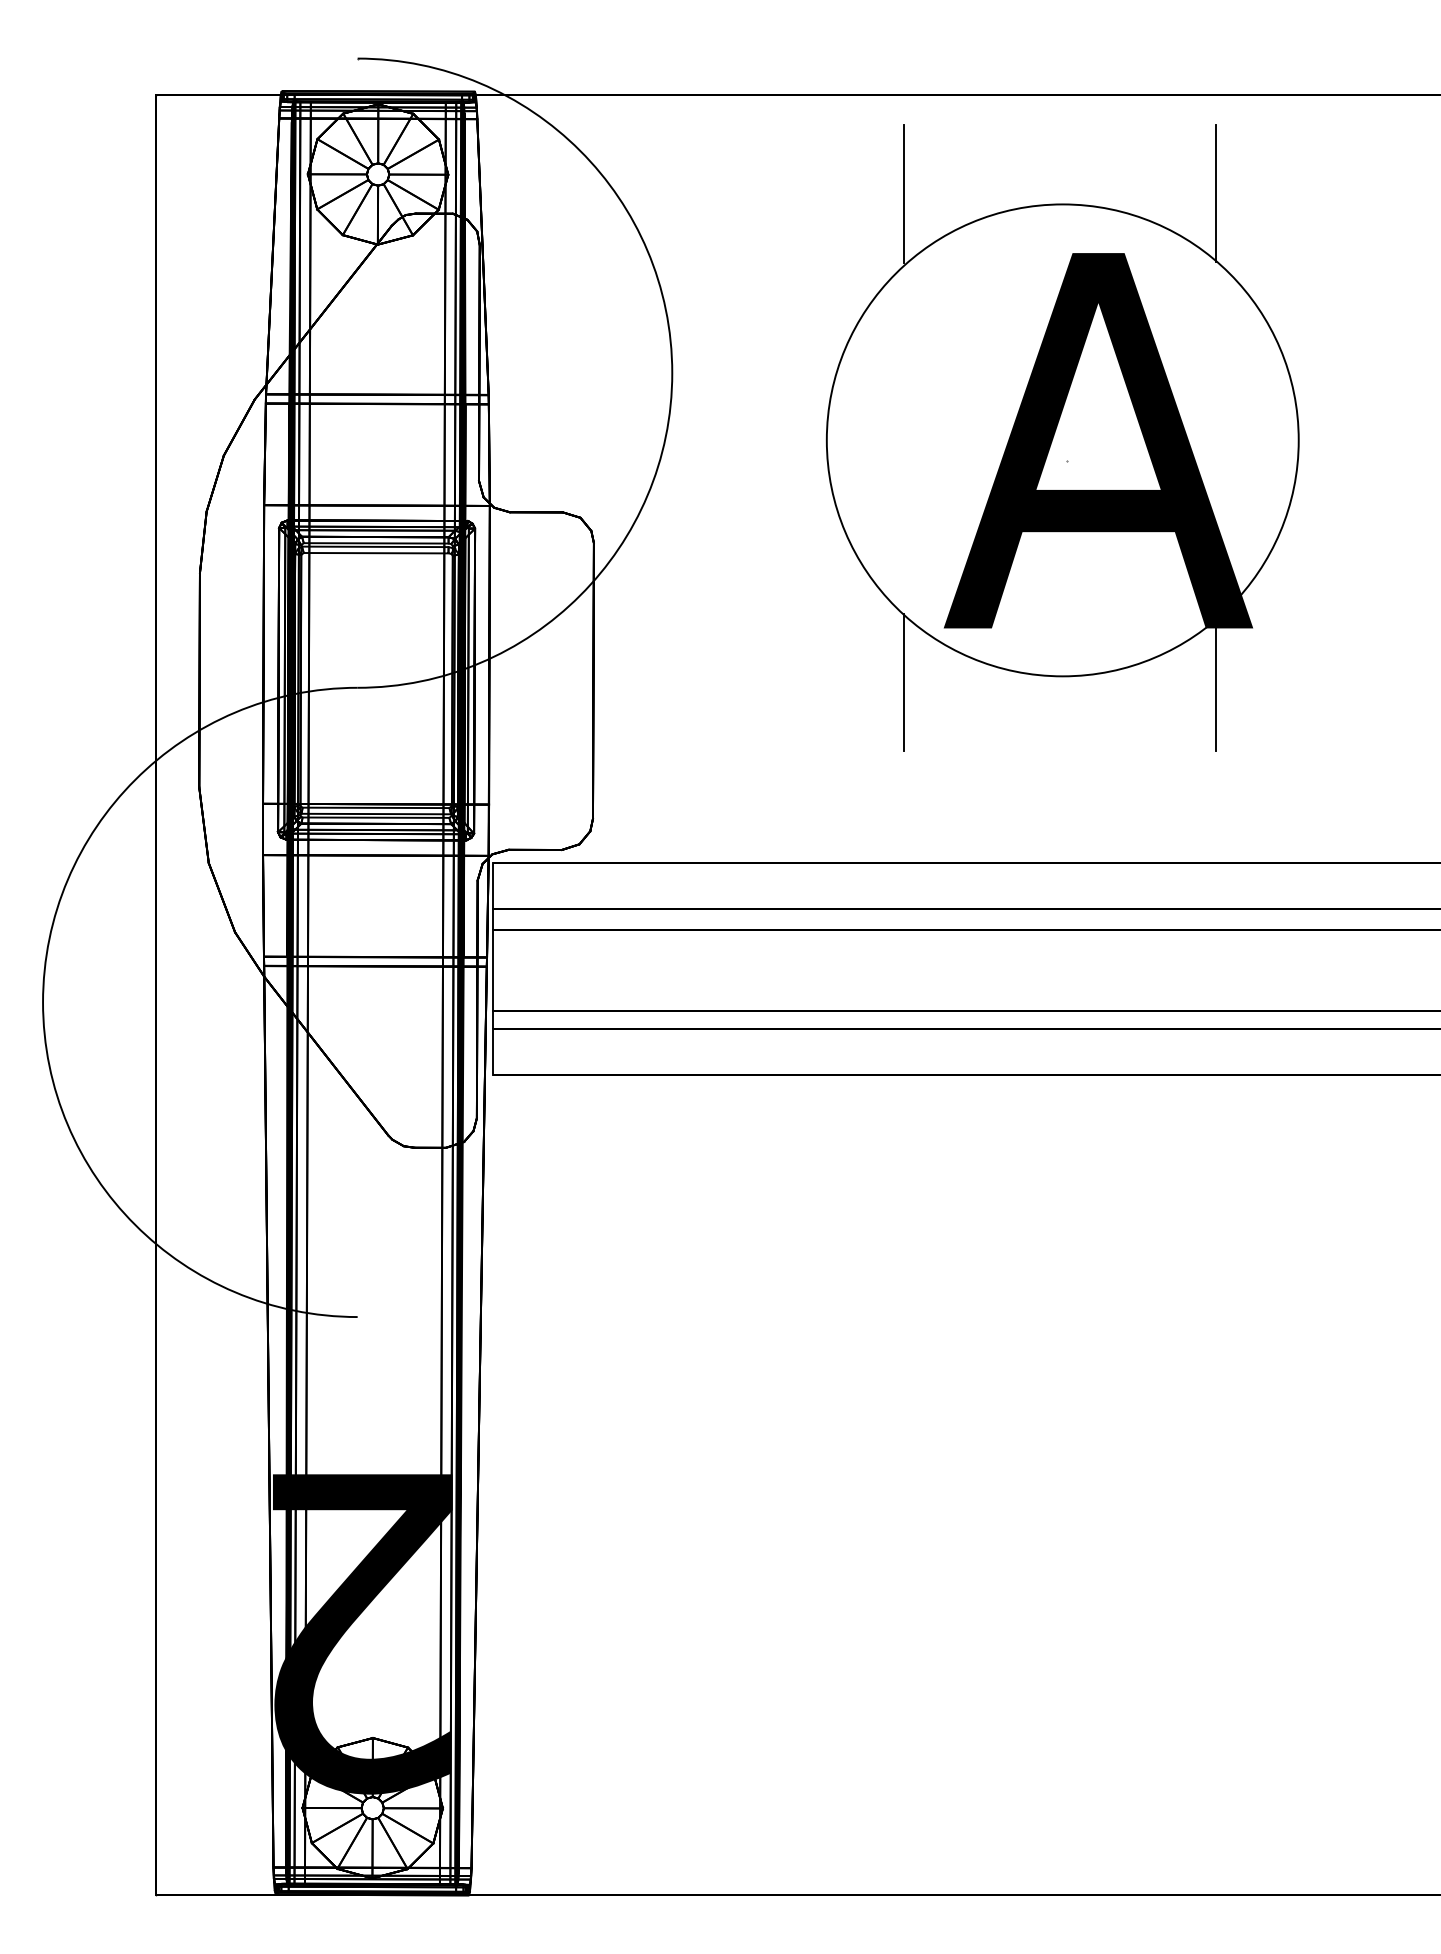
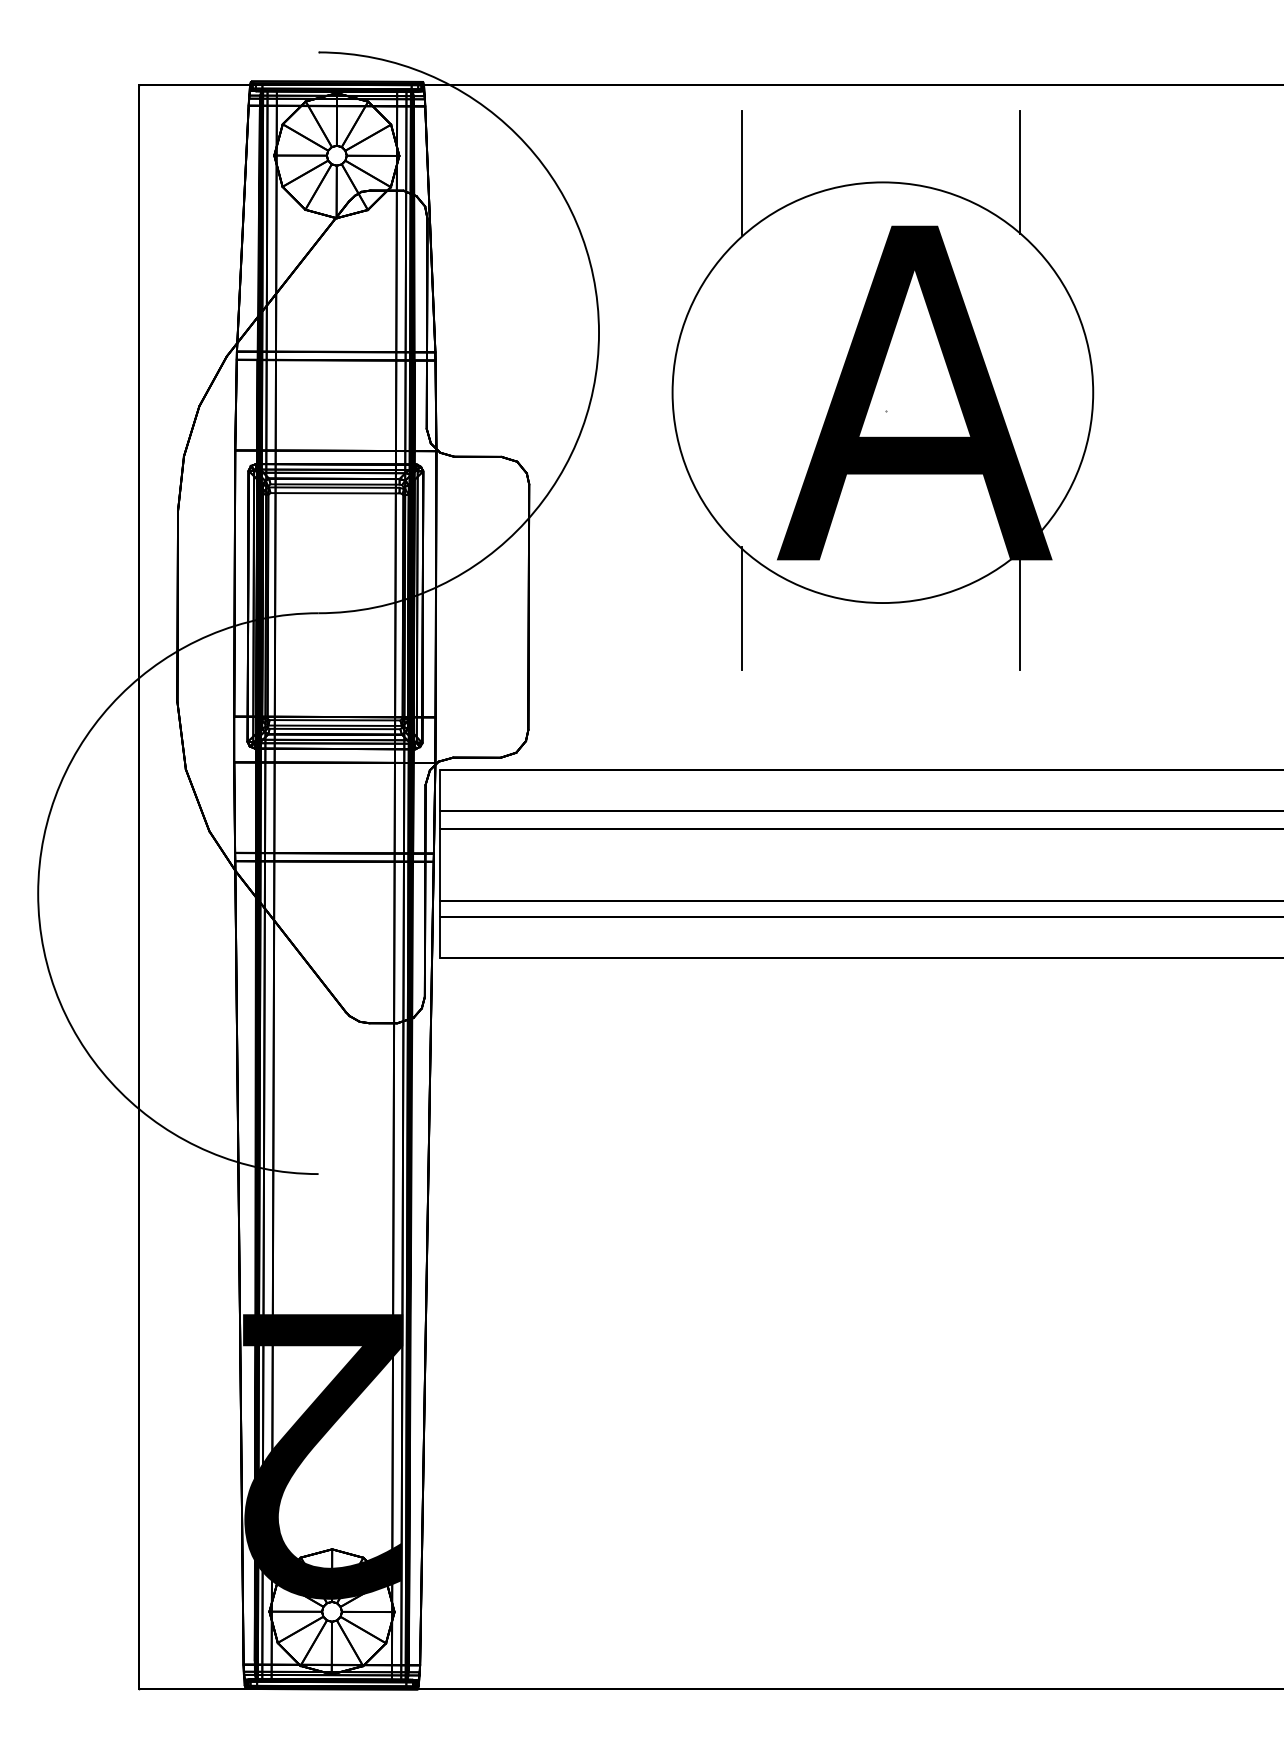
part: (1062, 437) -> (882, 390), moved

